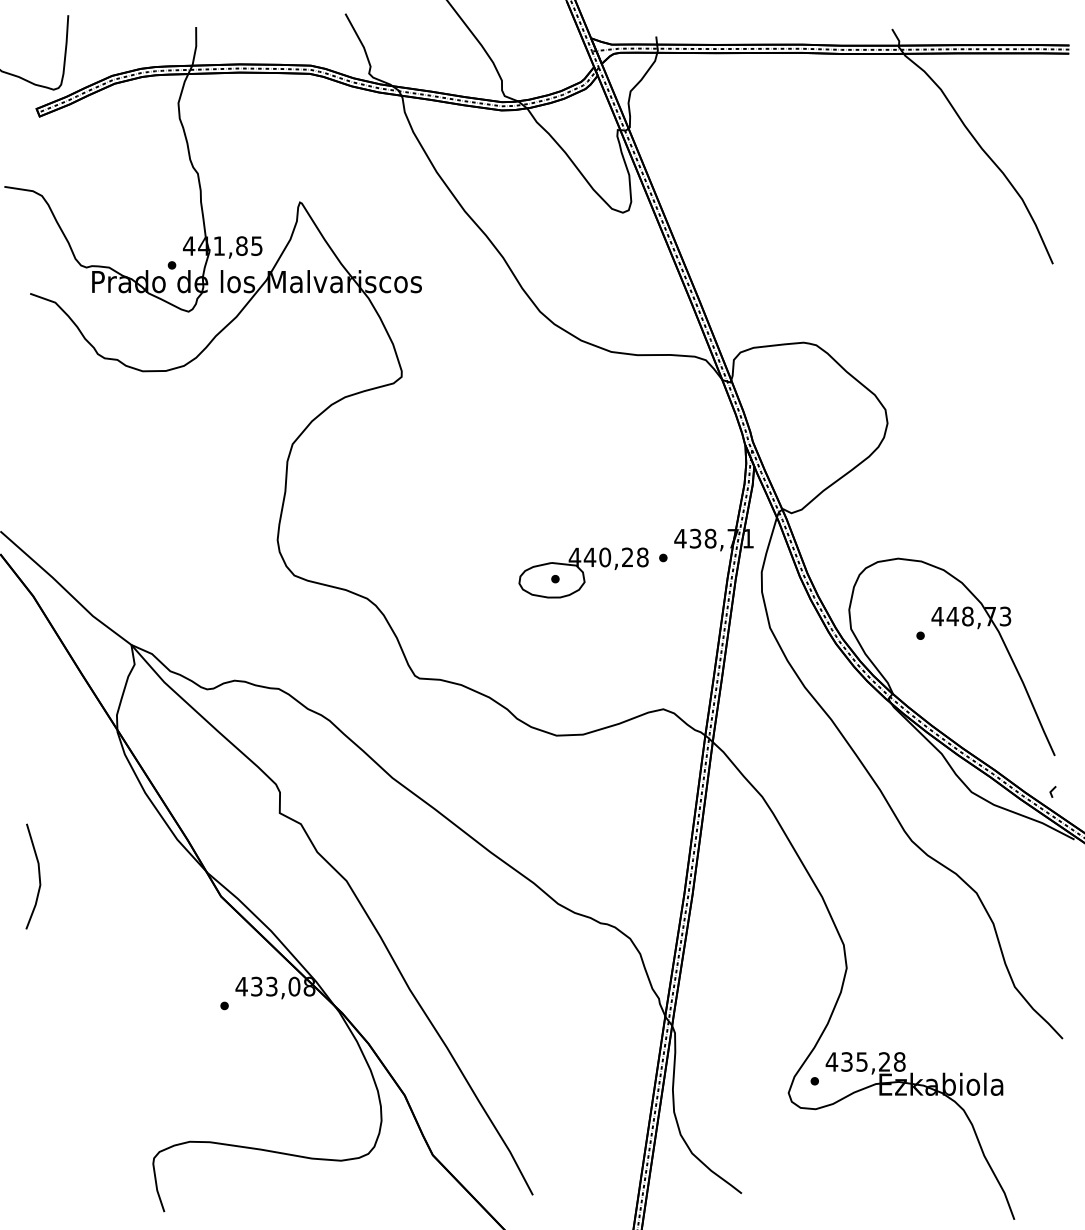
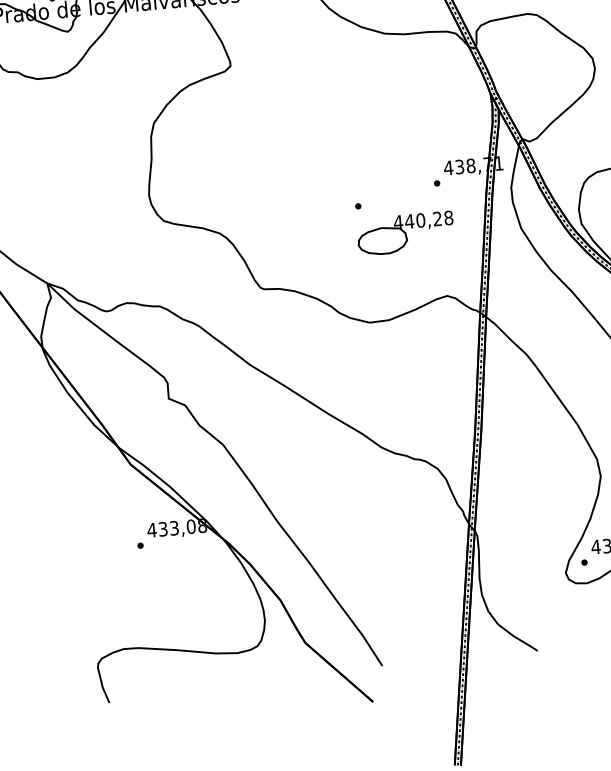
part: (583, 572) -> (405, 233), moved

